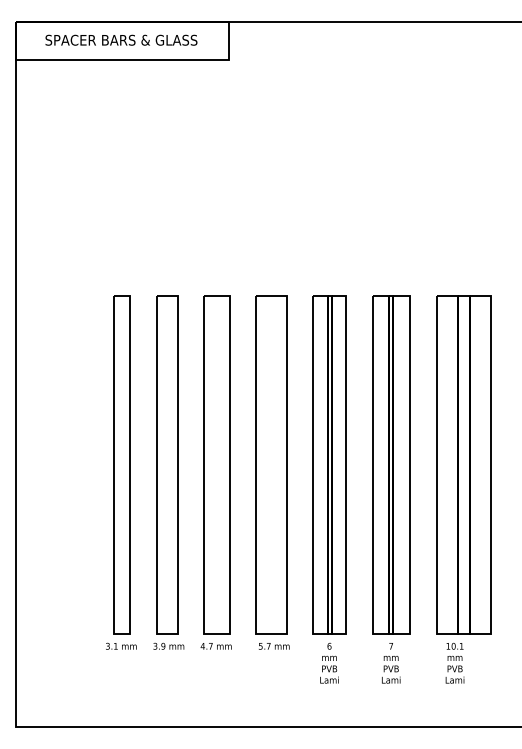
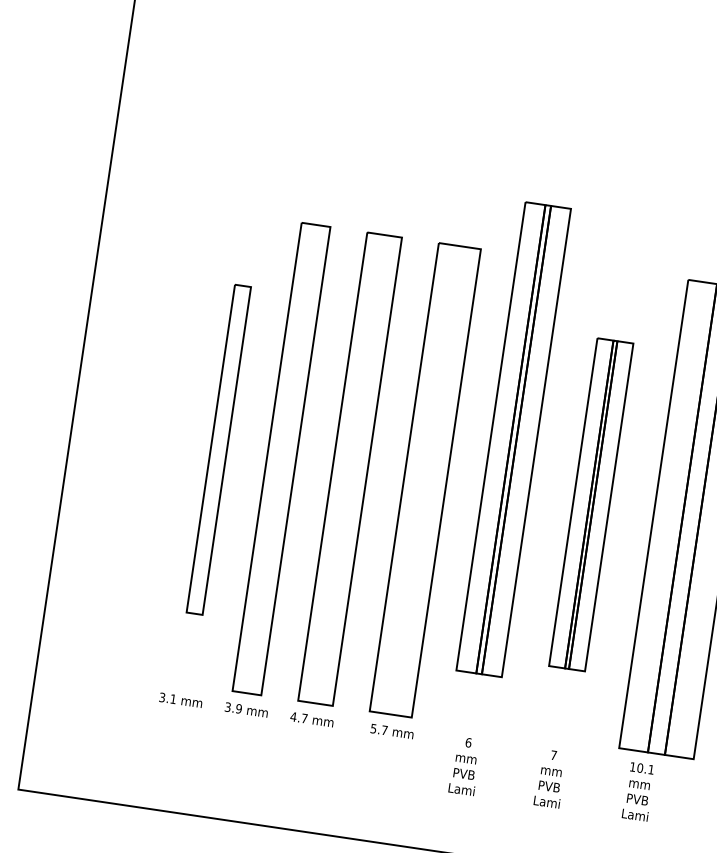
part: (121, 464) -> (218, 449), size x0.7
part: (329, 464) -> (513, 438), moved
part: (391, 464) -> (591, 504), size x0.7

